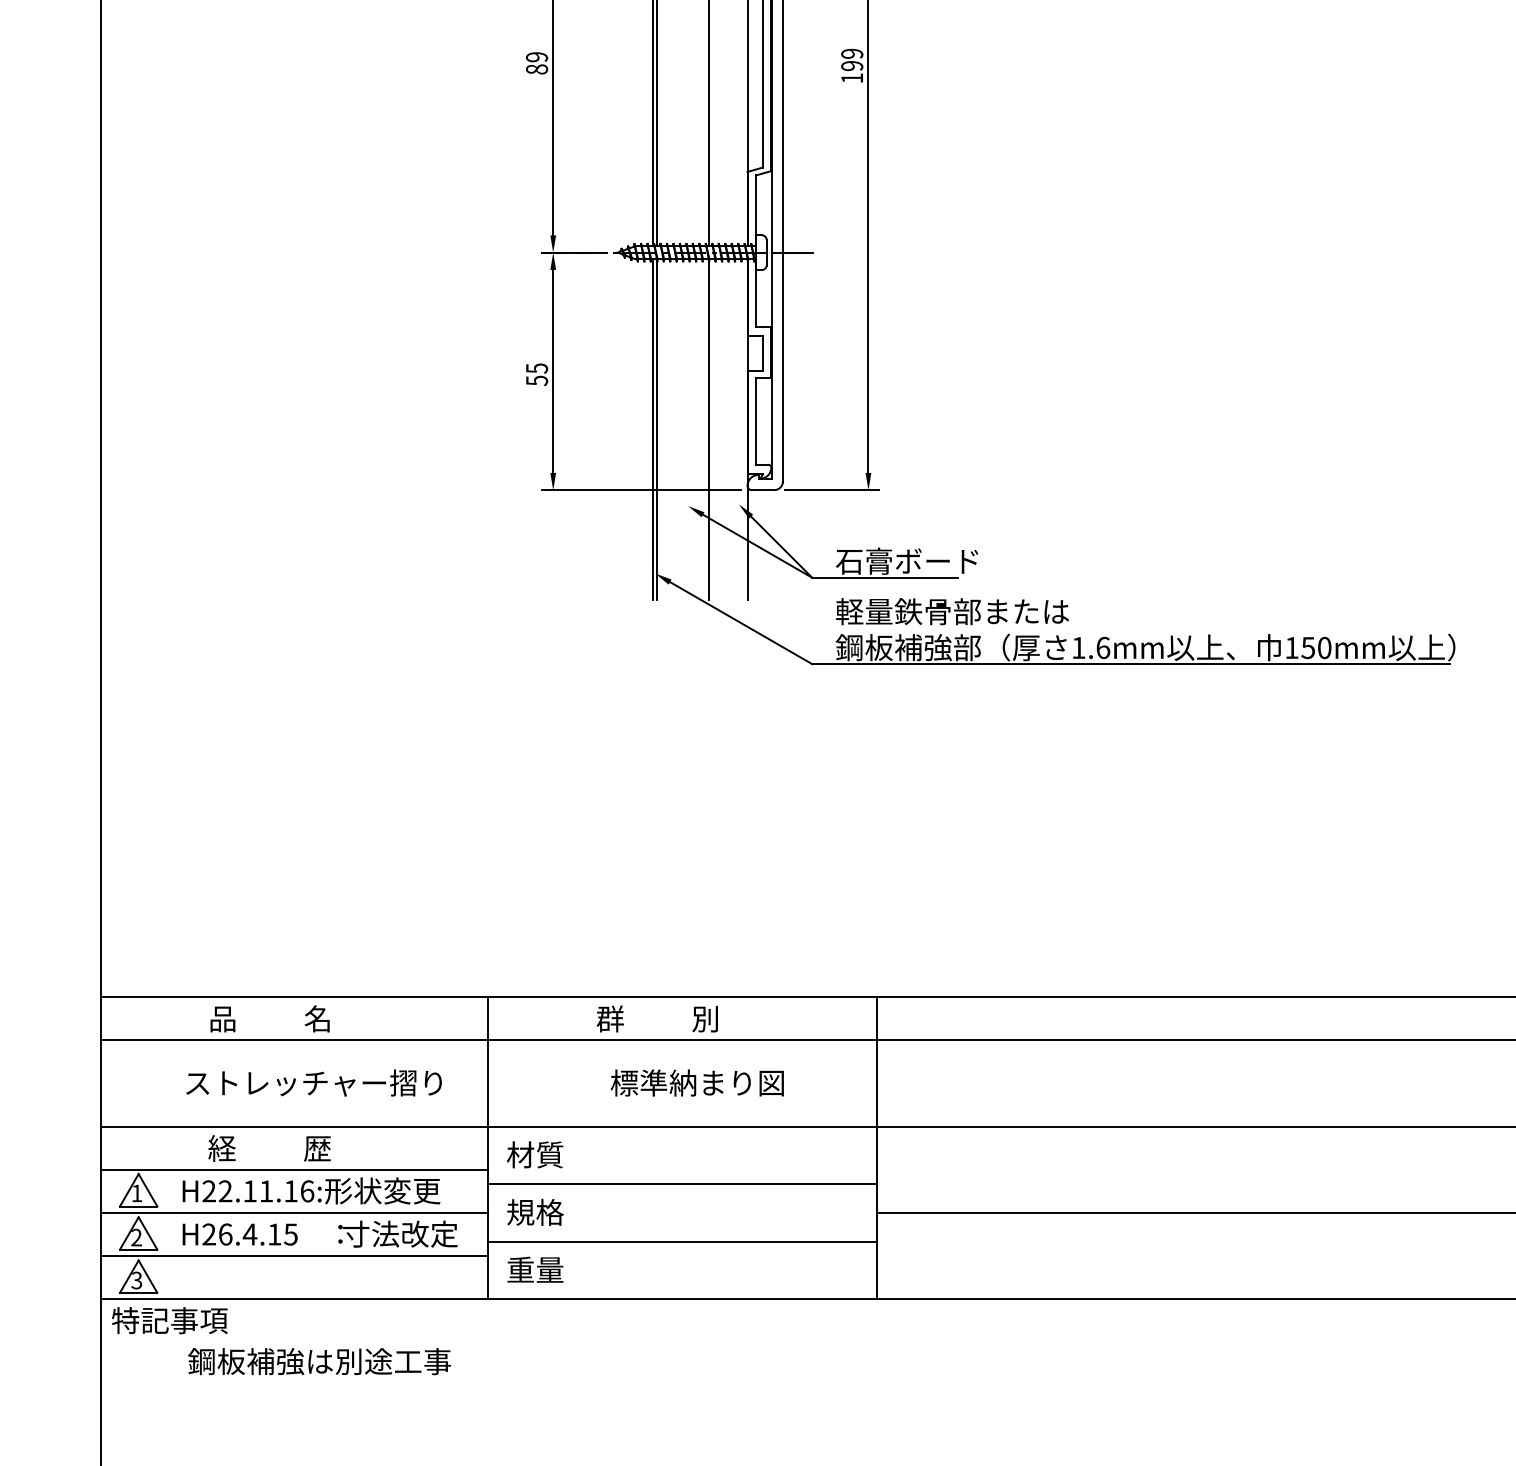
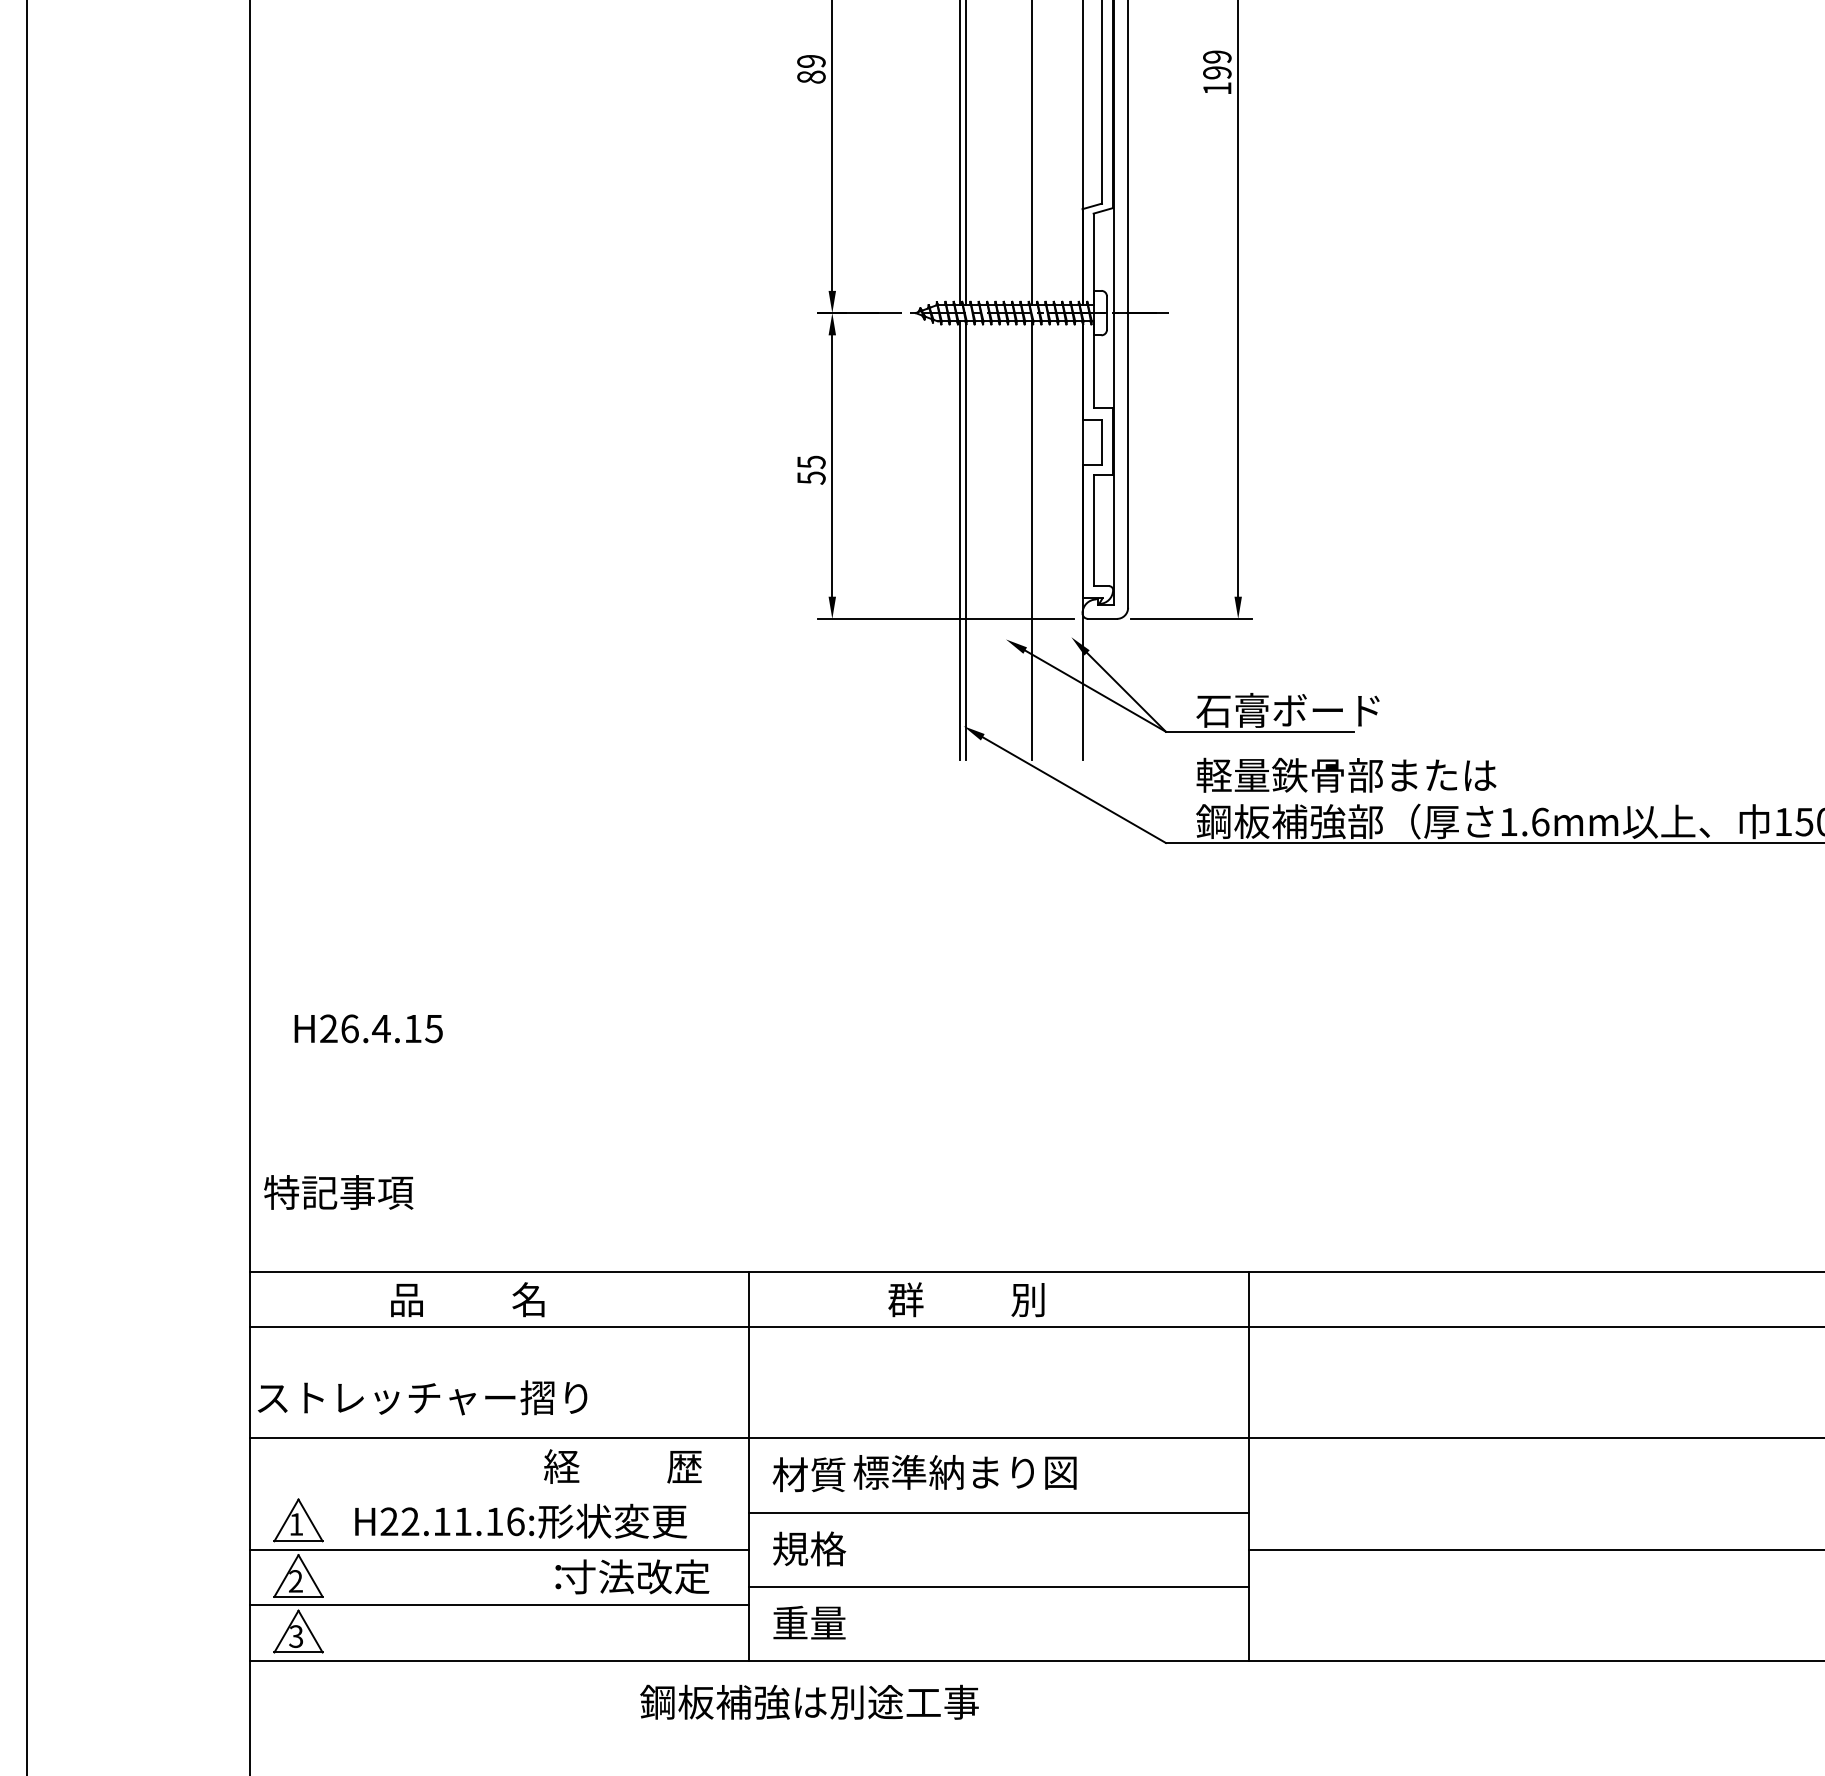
text: (313, 1082) -> (421, 1397), moved
text: (696, 1082) -> (964, 1471), moved
text: (269, 1148) -> (622, 1466), moved
line: (294, 1169) -> (499, 1493), removed
text: (239, 1234) -> (367, 1028), moved
text: (169, 1320) -> (338, 1192), moved
text: (319, 1361) -> (809, 1702), moved

